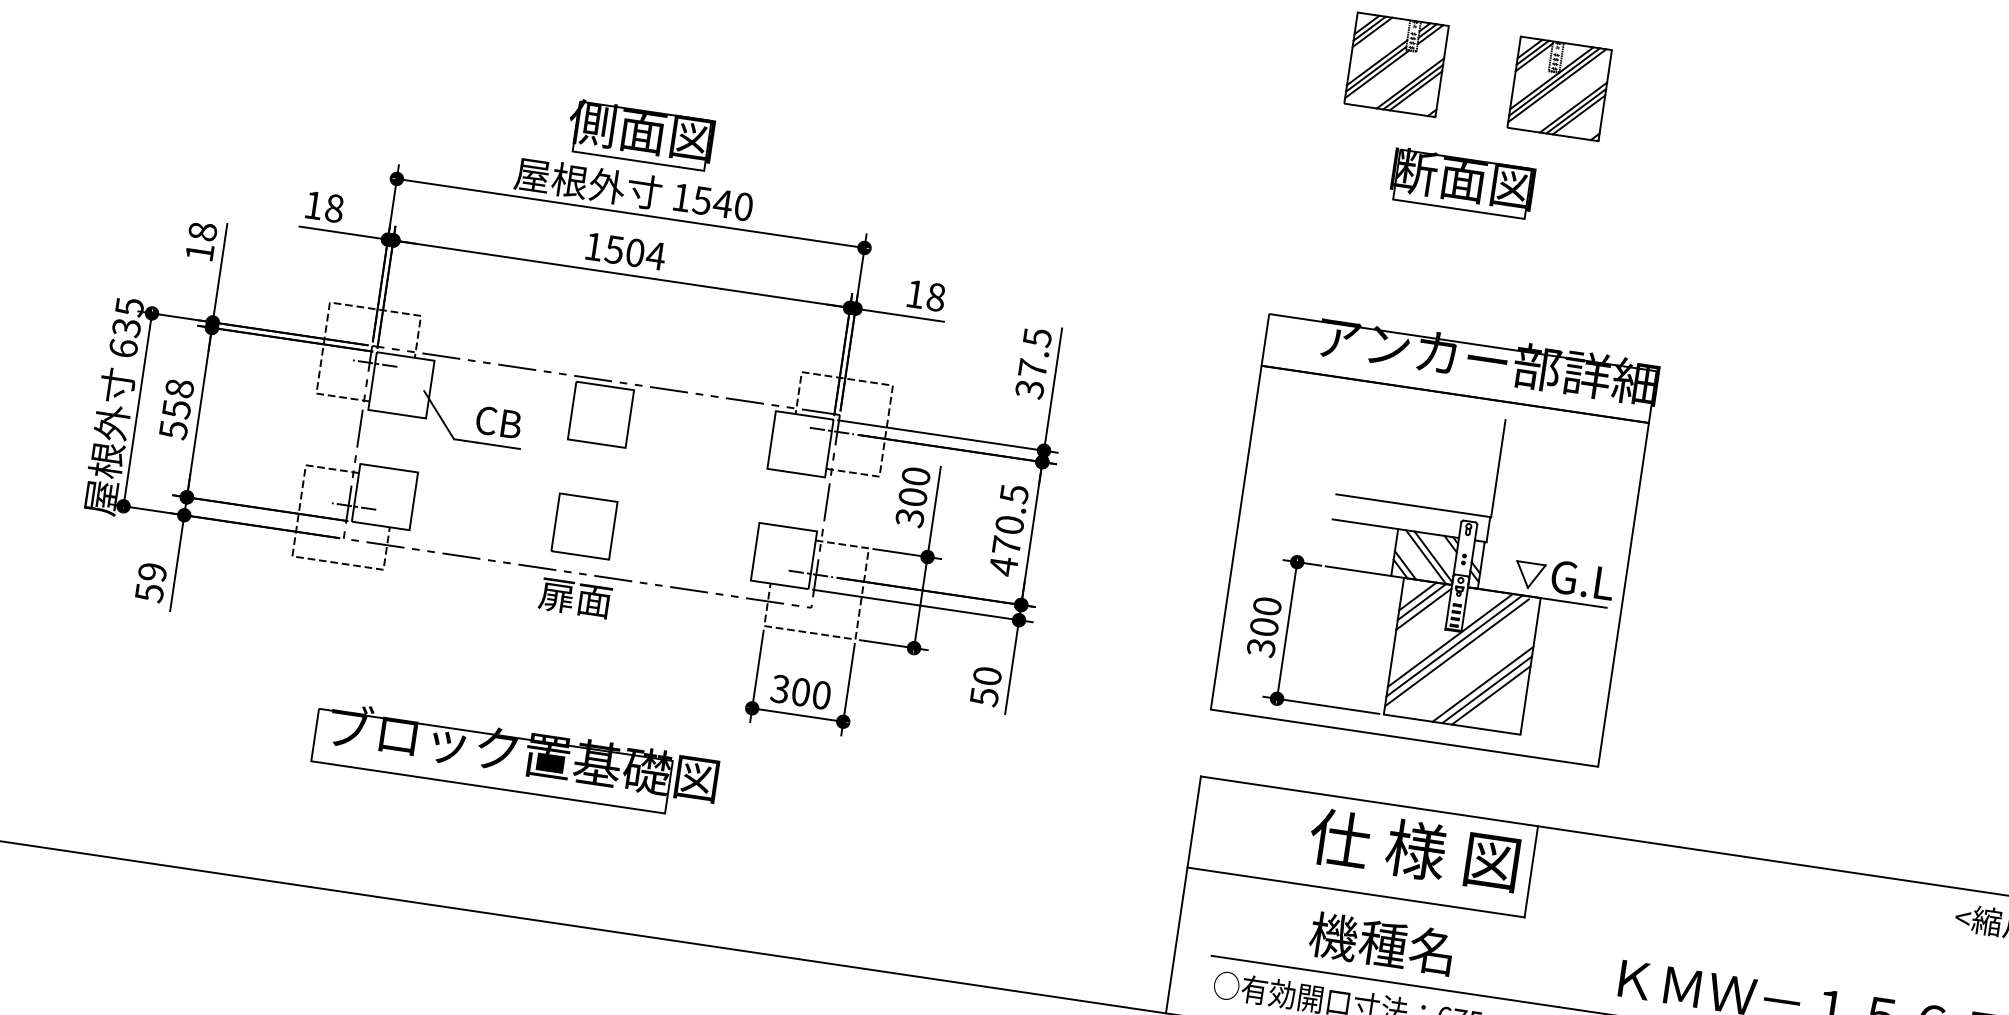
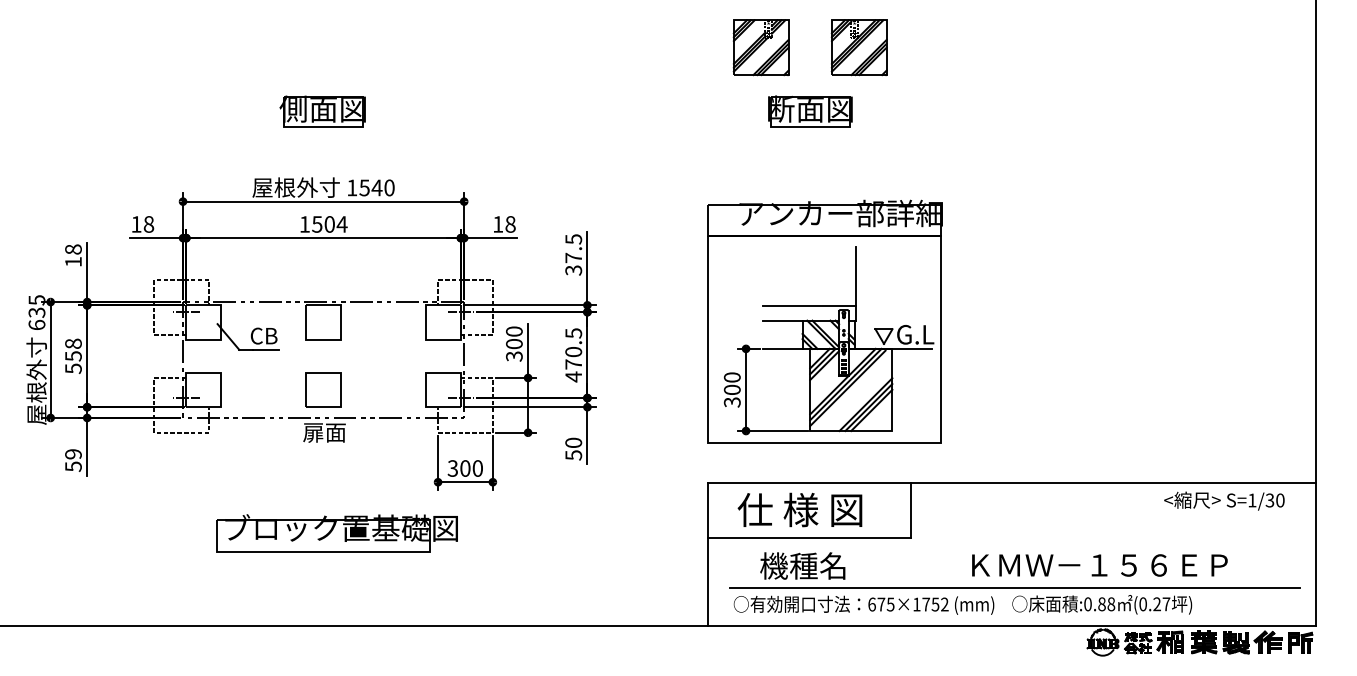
part: (640, 134) -> (322, 111), moved
part: (514, 760) -> (336, 533), moved
text: (1413, 848) -> (799, 509), moved
text: (1381, 942) -> (802, 565), moved

